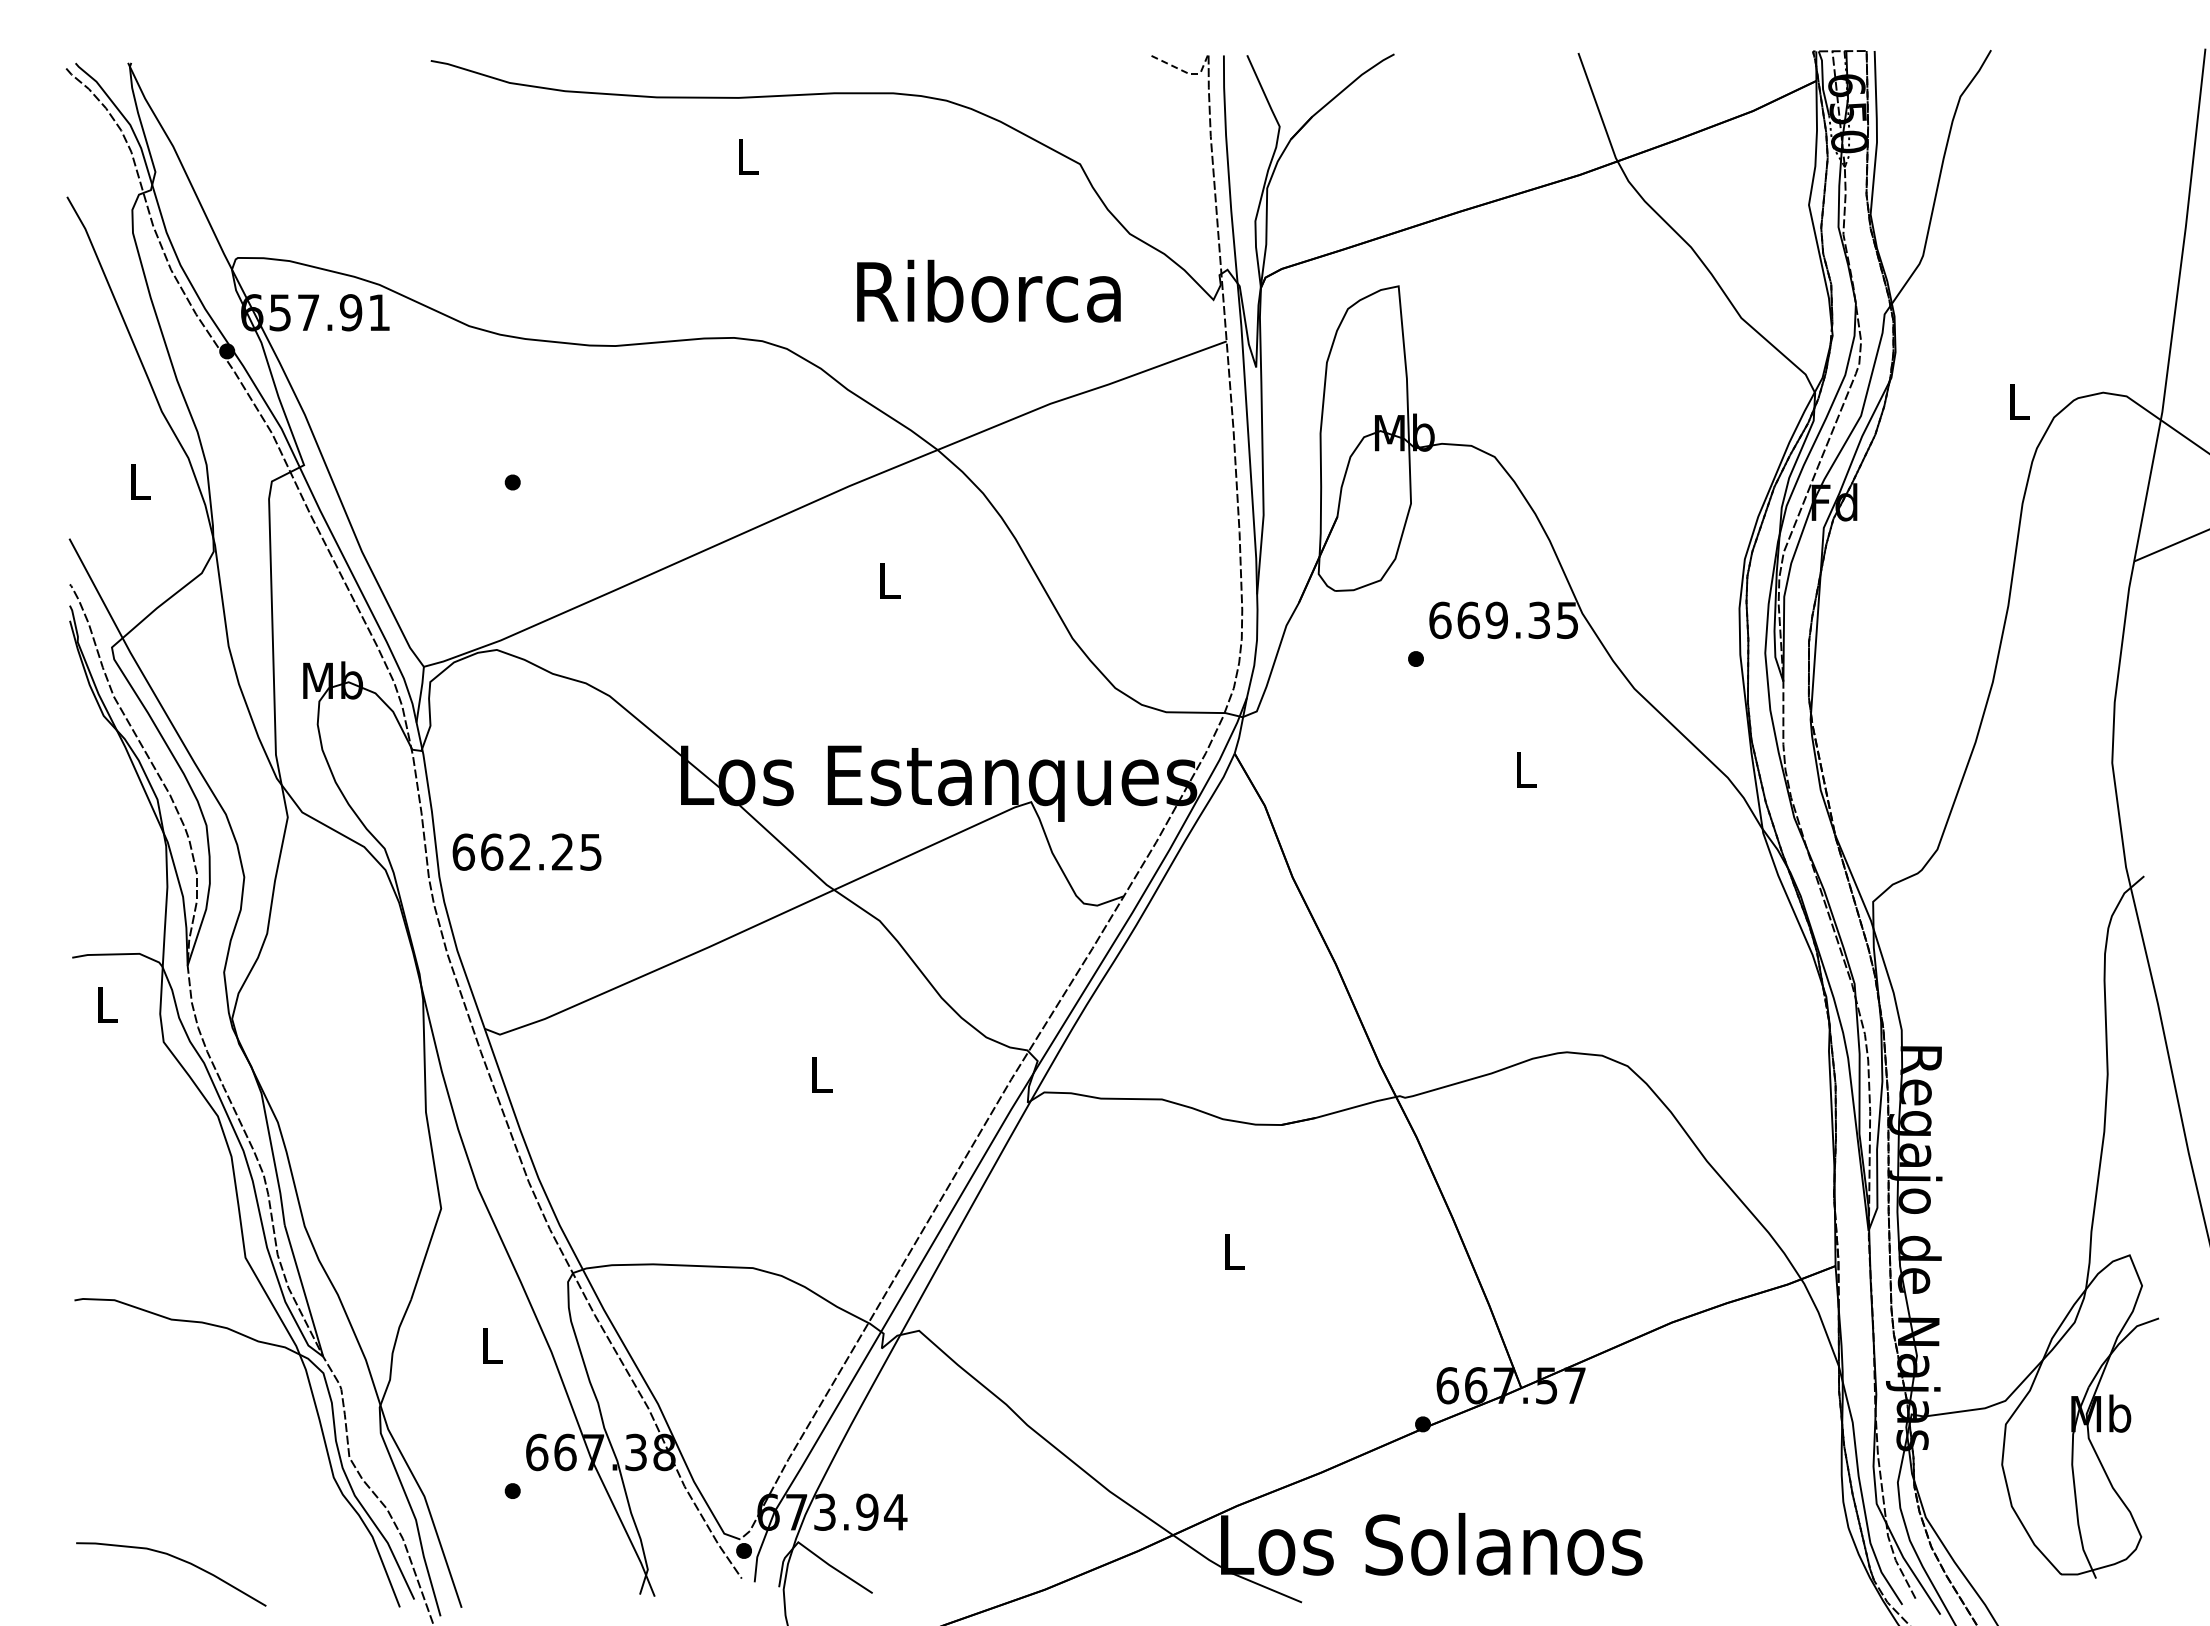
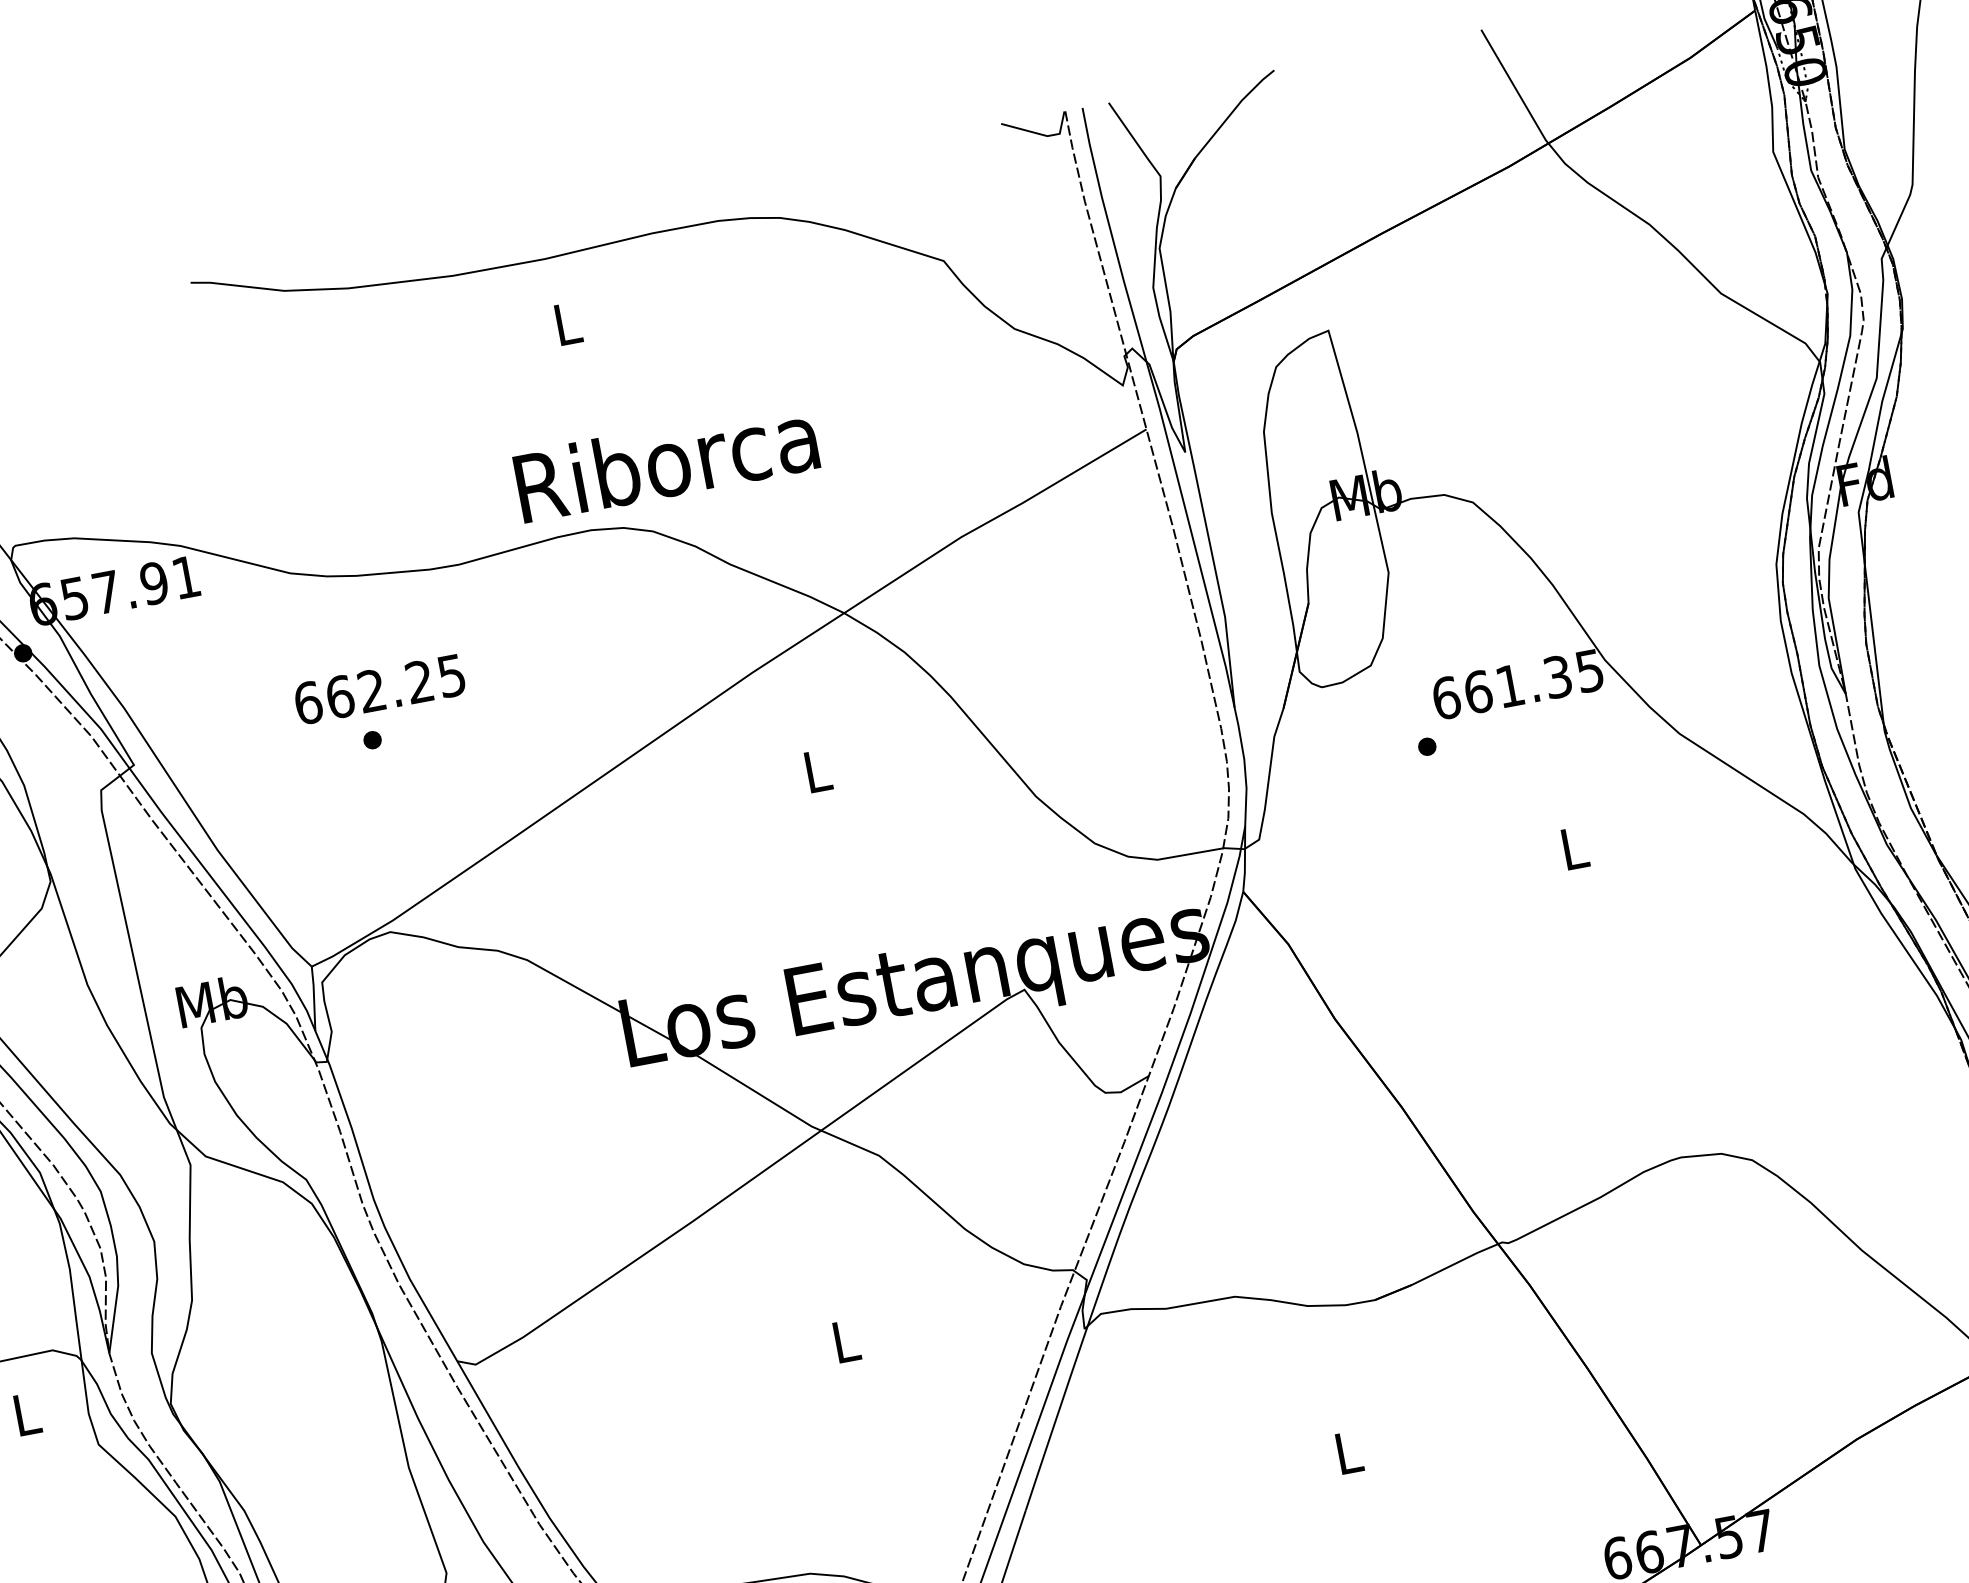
line: (1185, 72) -> (1042, 135), dashed -> solid
text: (988, 290) -> (665, 460), moved
text: (1496, 620) -> (1509, 686), 669.35 -> 661.35
text: (526, 851) -> (378, 688), moved

